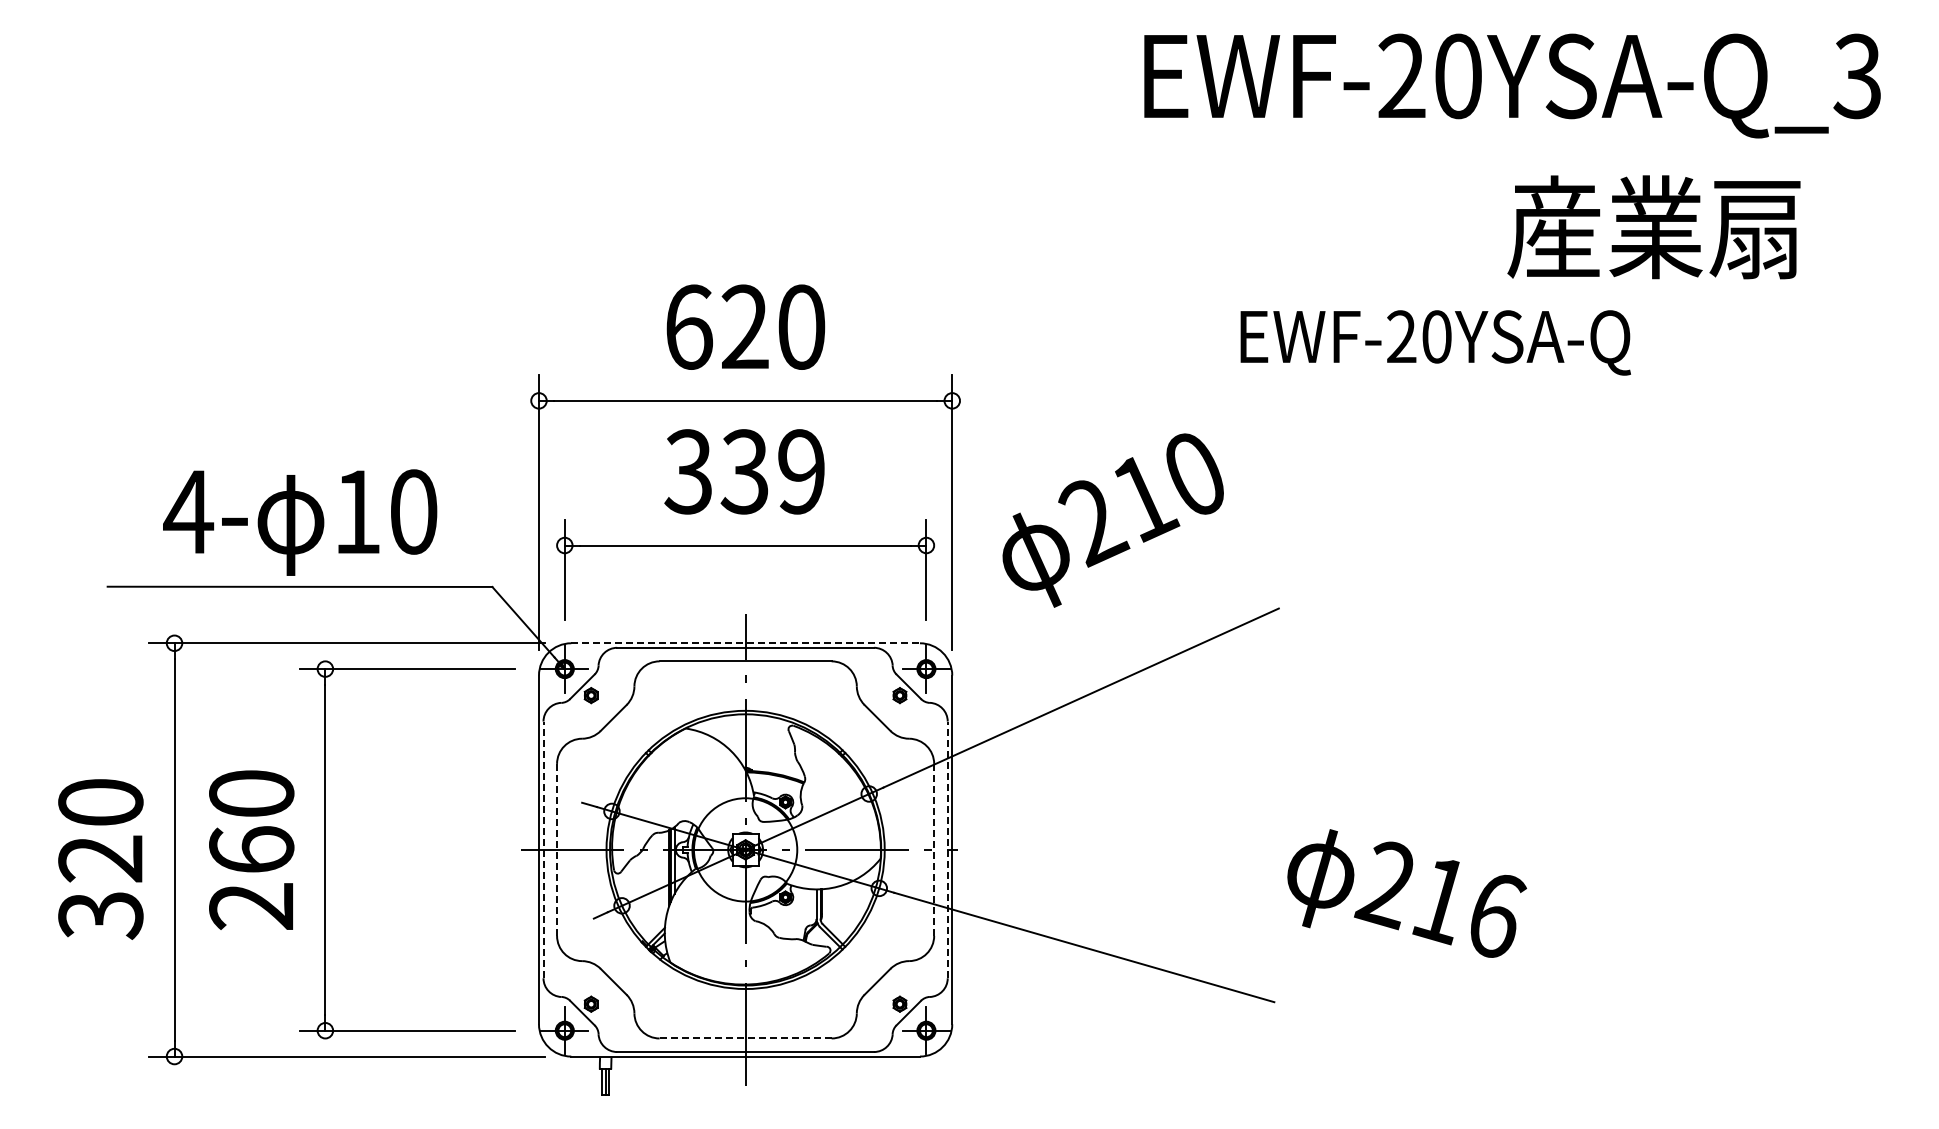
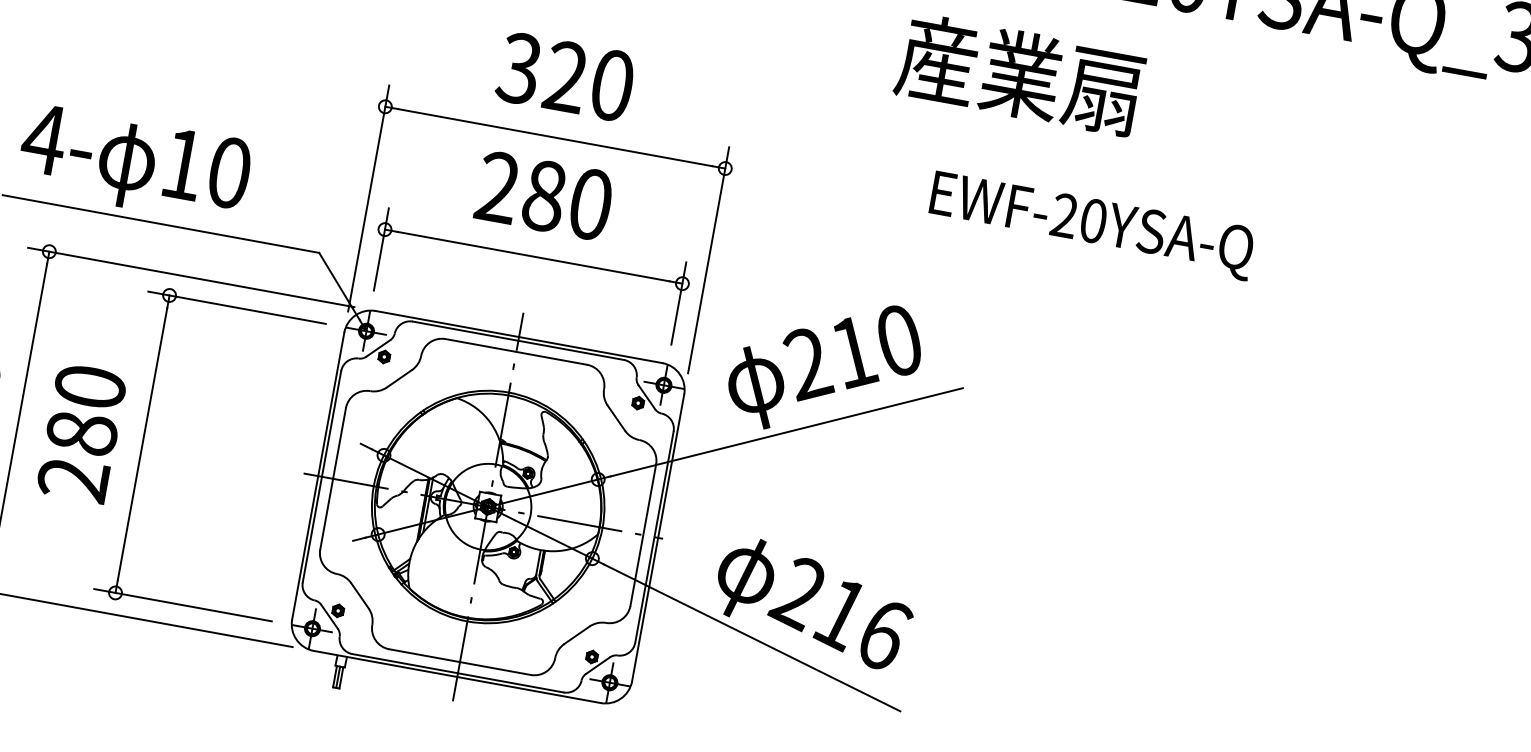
text: (1653, 227) -> (1019, 74), moved
text: (688, 326) -> (519, 67), 620 -> 320
text: (1435, 342) -> (1091, 225), moved
text: (744, 471) -> (543, 195), 339 -> 280
text: (1112, 520) -> (824, 366), moved
text: (300, 522) -> (134, 164), moved
line: (746, 643) -> (519, 337), dashed -> solid
text: (251, 849) -> (81, 432), 260 -> 280
line: (543, 849) -> (322, 476), dashed -> solid
line: (557, 849) -> (333, 478), dashed -> solid
line: (947, 849) -> (654, 536), dashed -> solid
line: (934, 850) -> (643, 535), dashed -> solid
text: (1406, 893) -> (813, 603), moved
line: (745, 1038) -> (459, 662), dashed -> solid

